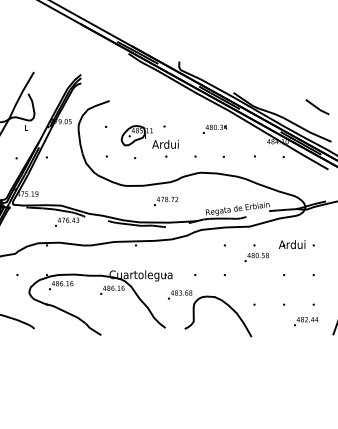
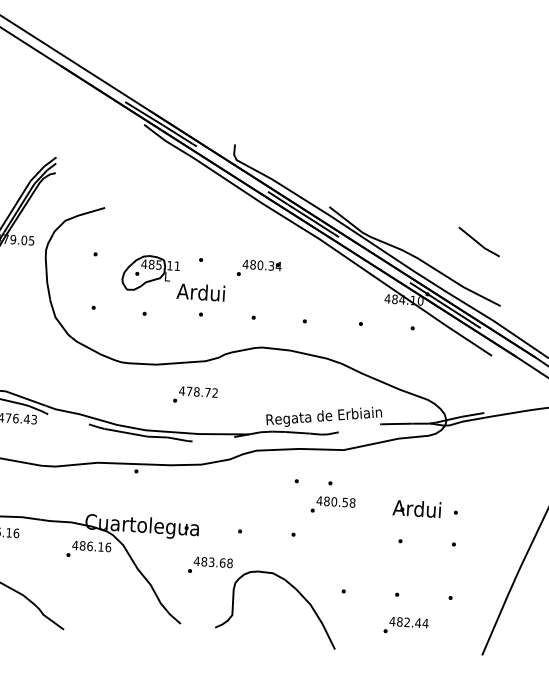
text: (214, 128) -> (258, 267), moved
text: (296, 244) -> (424, 509), moved
text: (256, 253) -> (333, 498), moved
text: (306, 321) -> (406, 625), moved

